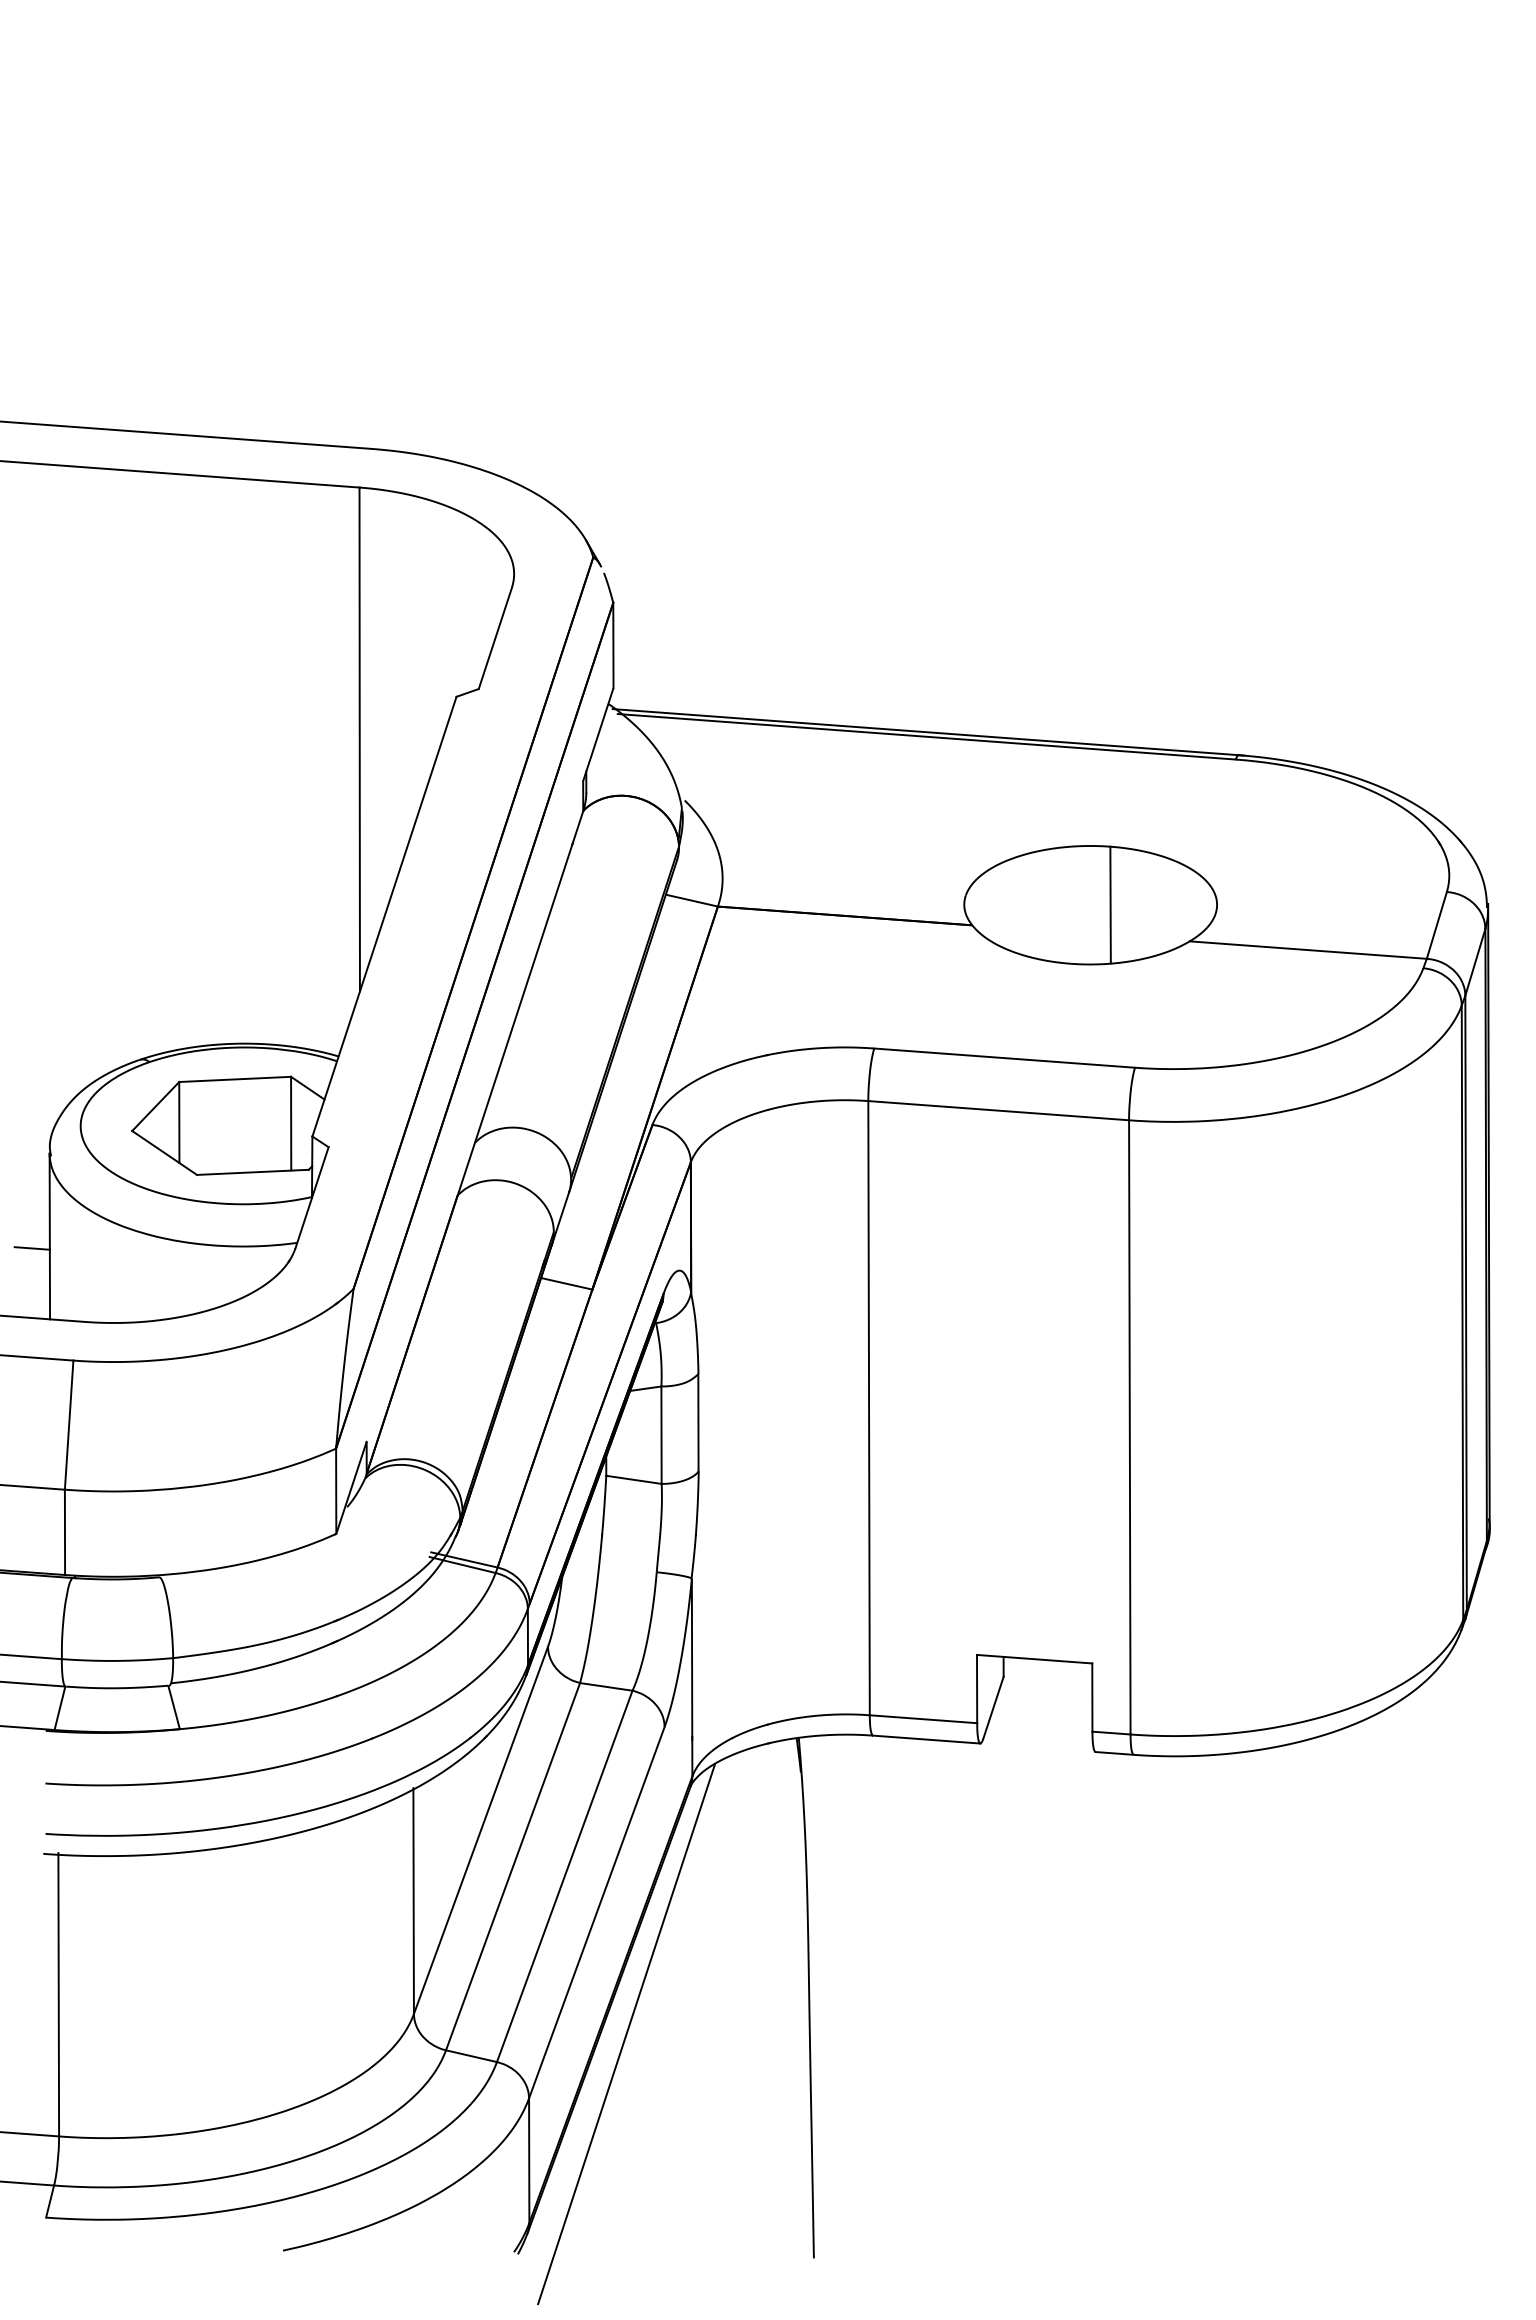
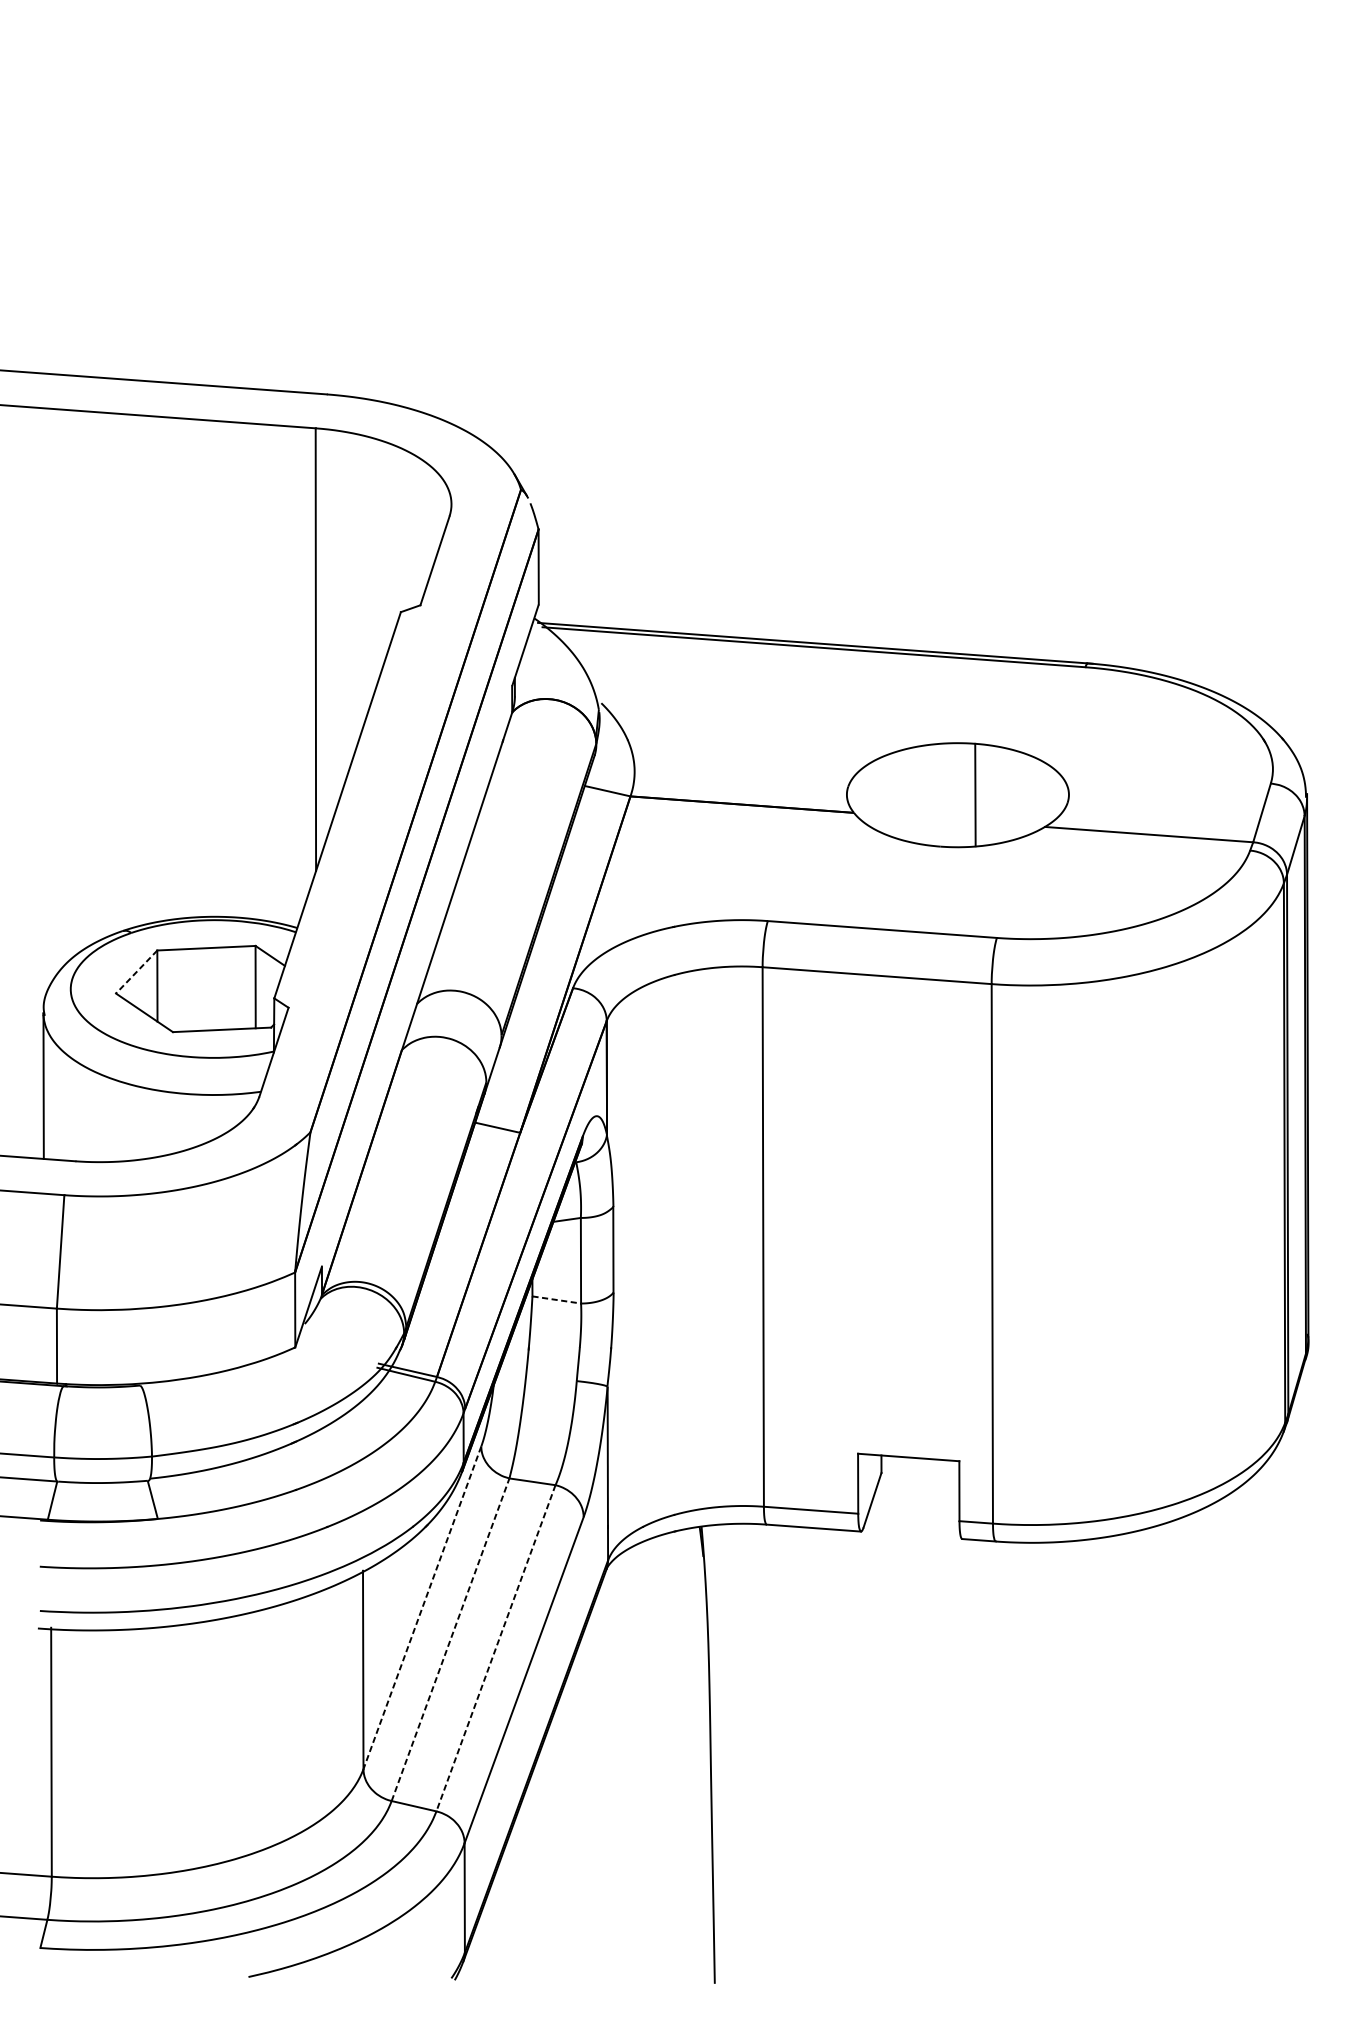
line: (155, 1106) -> (136, 972), solid -> dashed
line: (31, 1248) -> (27, 1096), removed
line: (633, 1479) -> (556, 1299), solid -> dashed
line: (480, 1830) -> (421, 1607), solid -> dashed
line: (513, 1866) -> (450, 1639), solid -> dashed
line: (564, 1876) -> (495, 1648), solid -> dashed
line: (626, 2034) -> (550, 1787), removed

